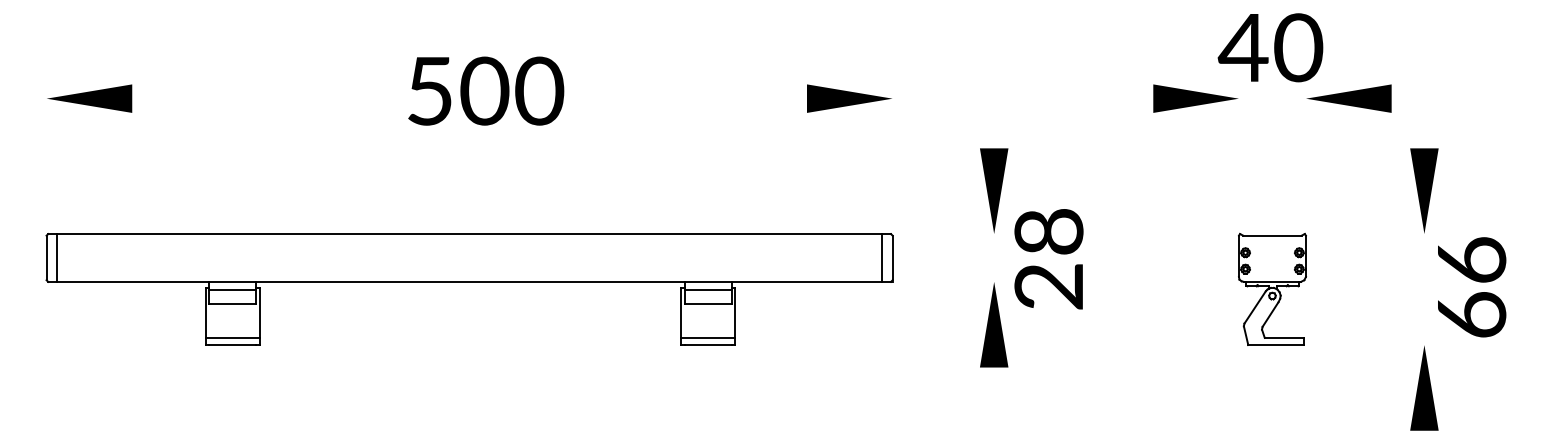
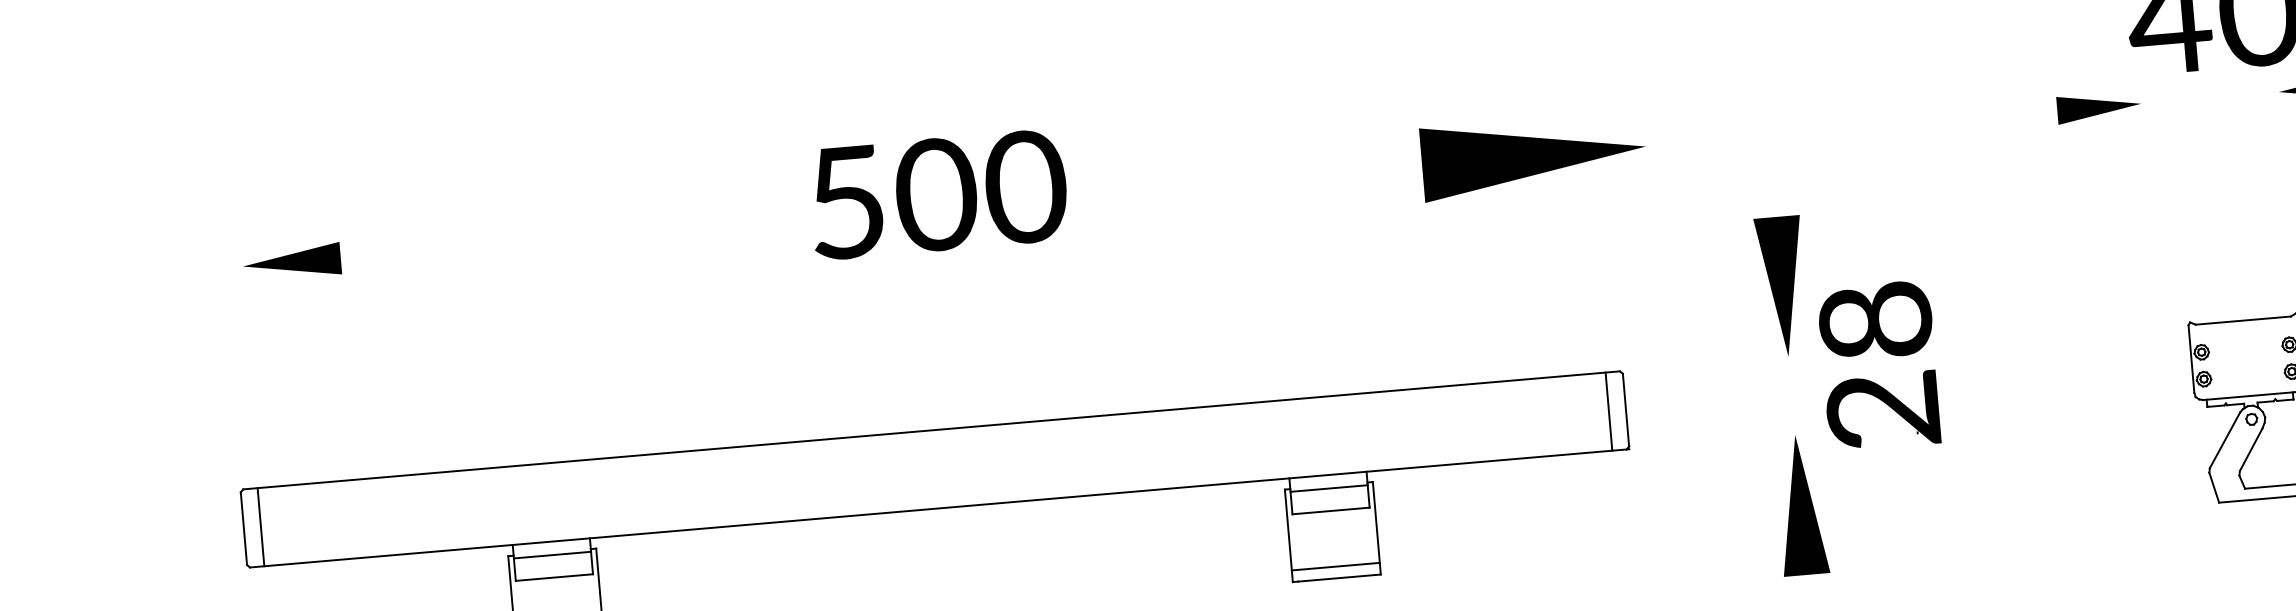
part: (89, 98) -> (291, 262), size x0.7
part: (849, 98) -> (1533, 155), size x1.6
part: (1195, 98) -> (2098, 107), size x0.6
part: (1053, 251) -> (1885, 352), moved

